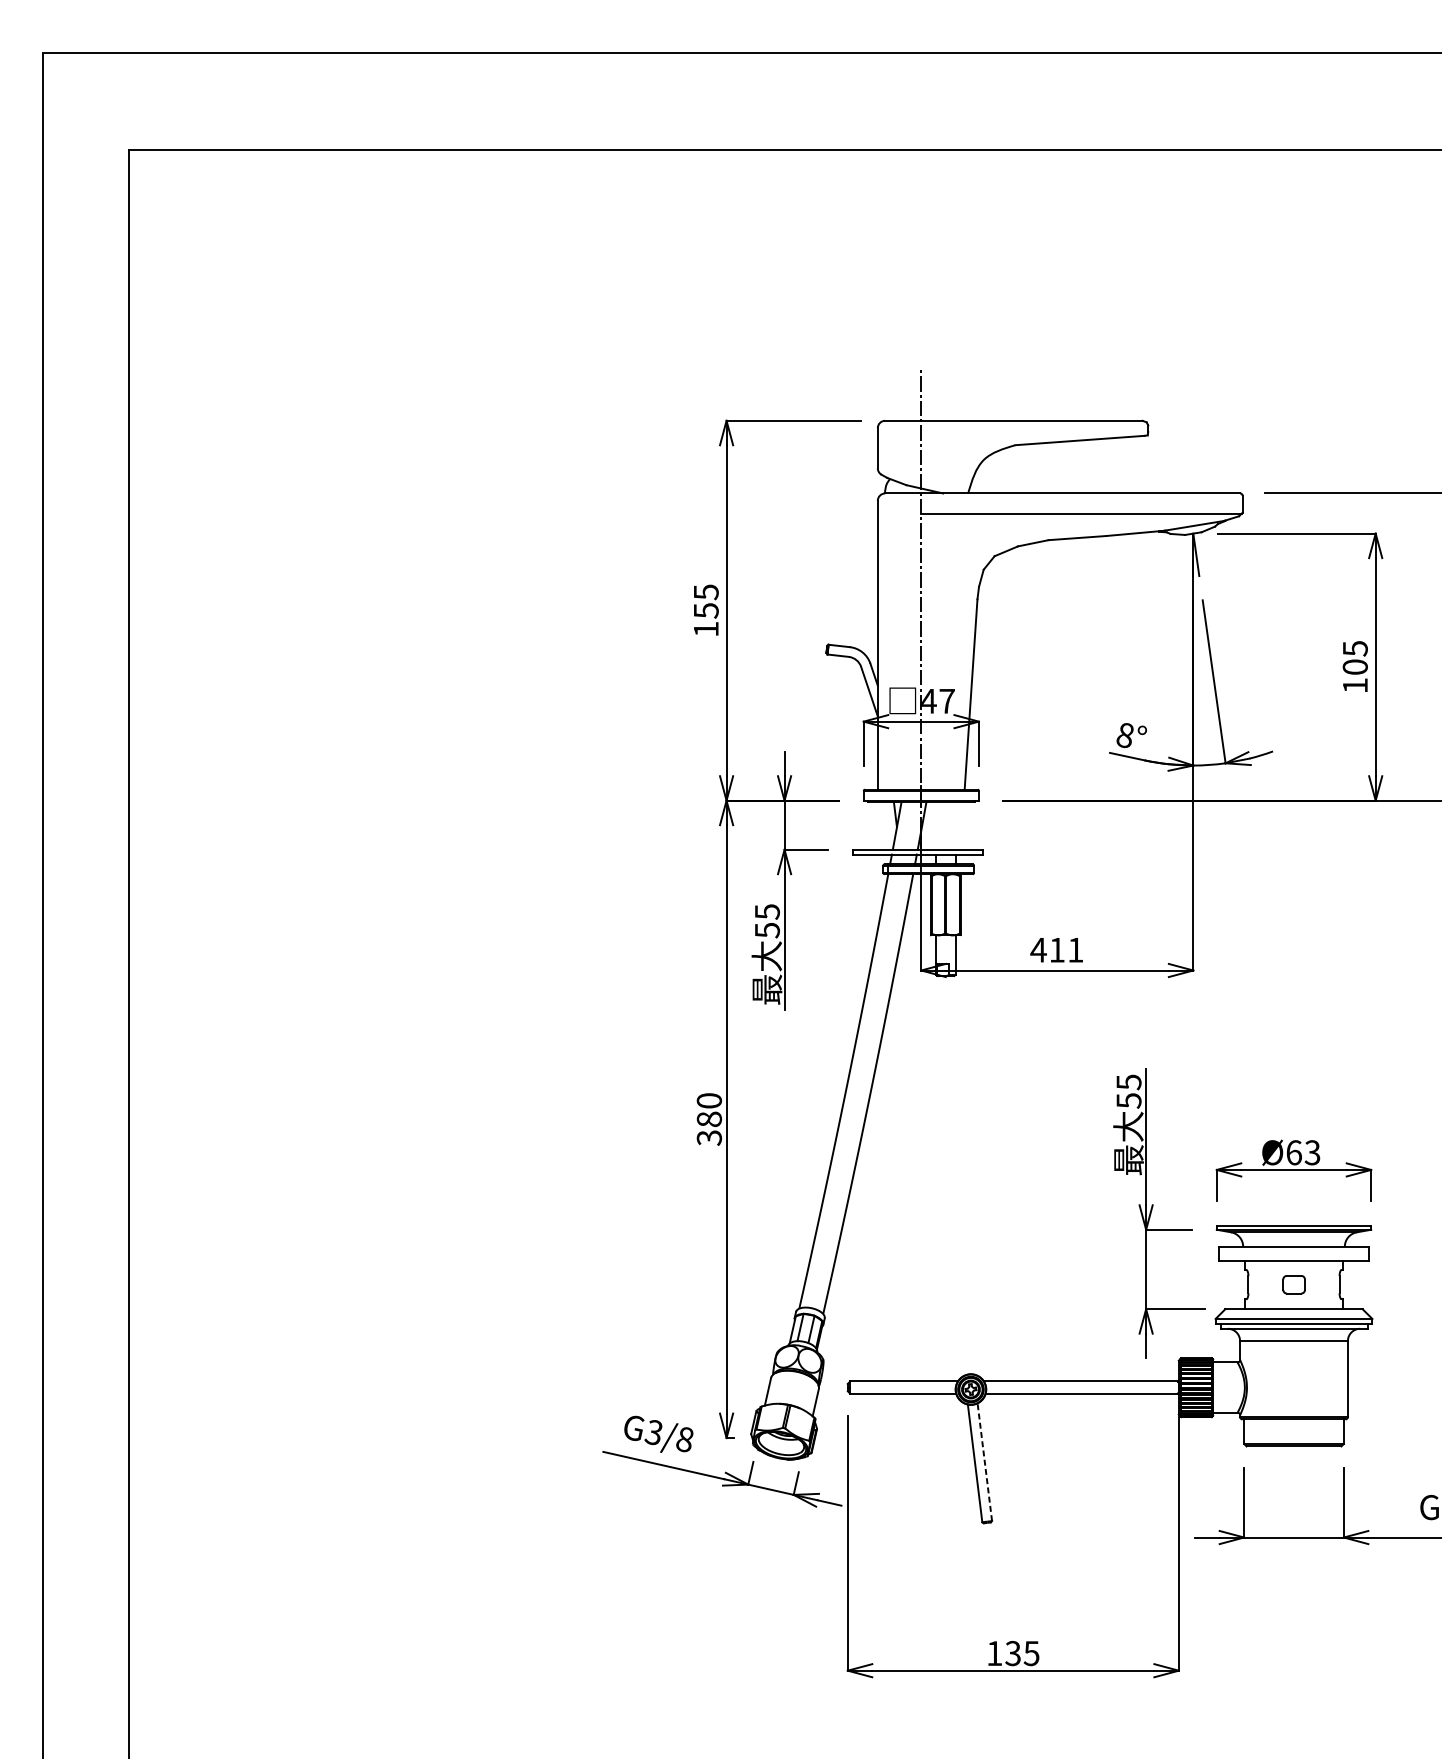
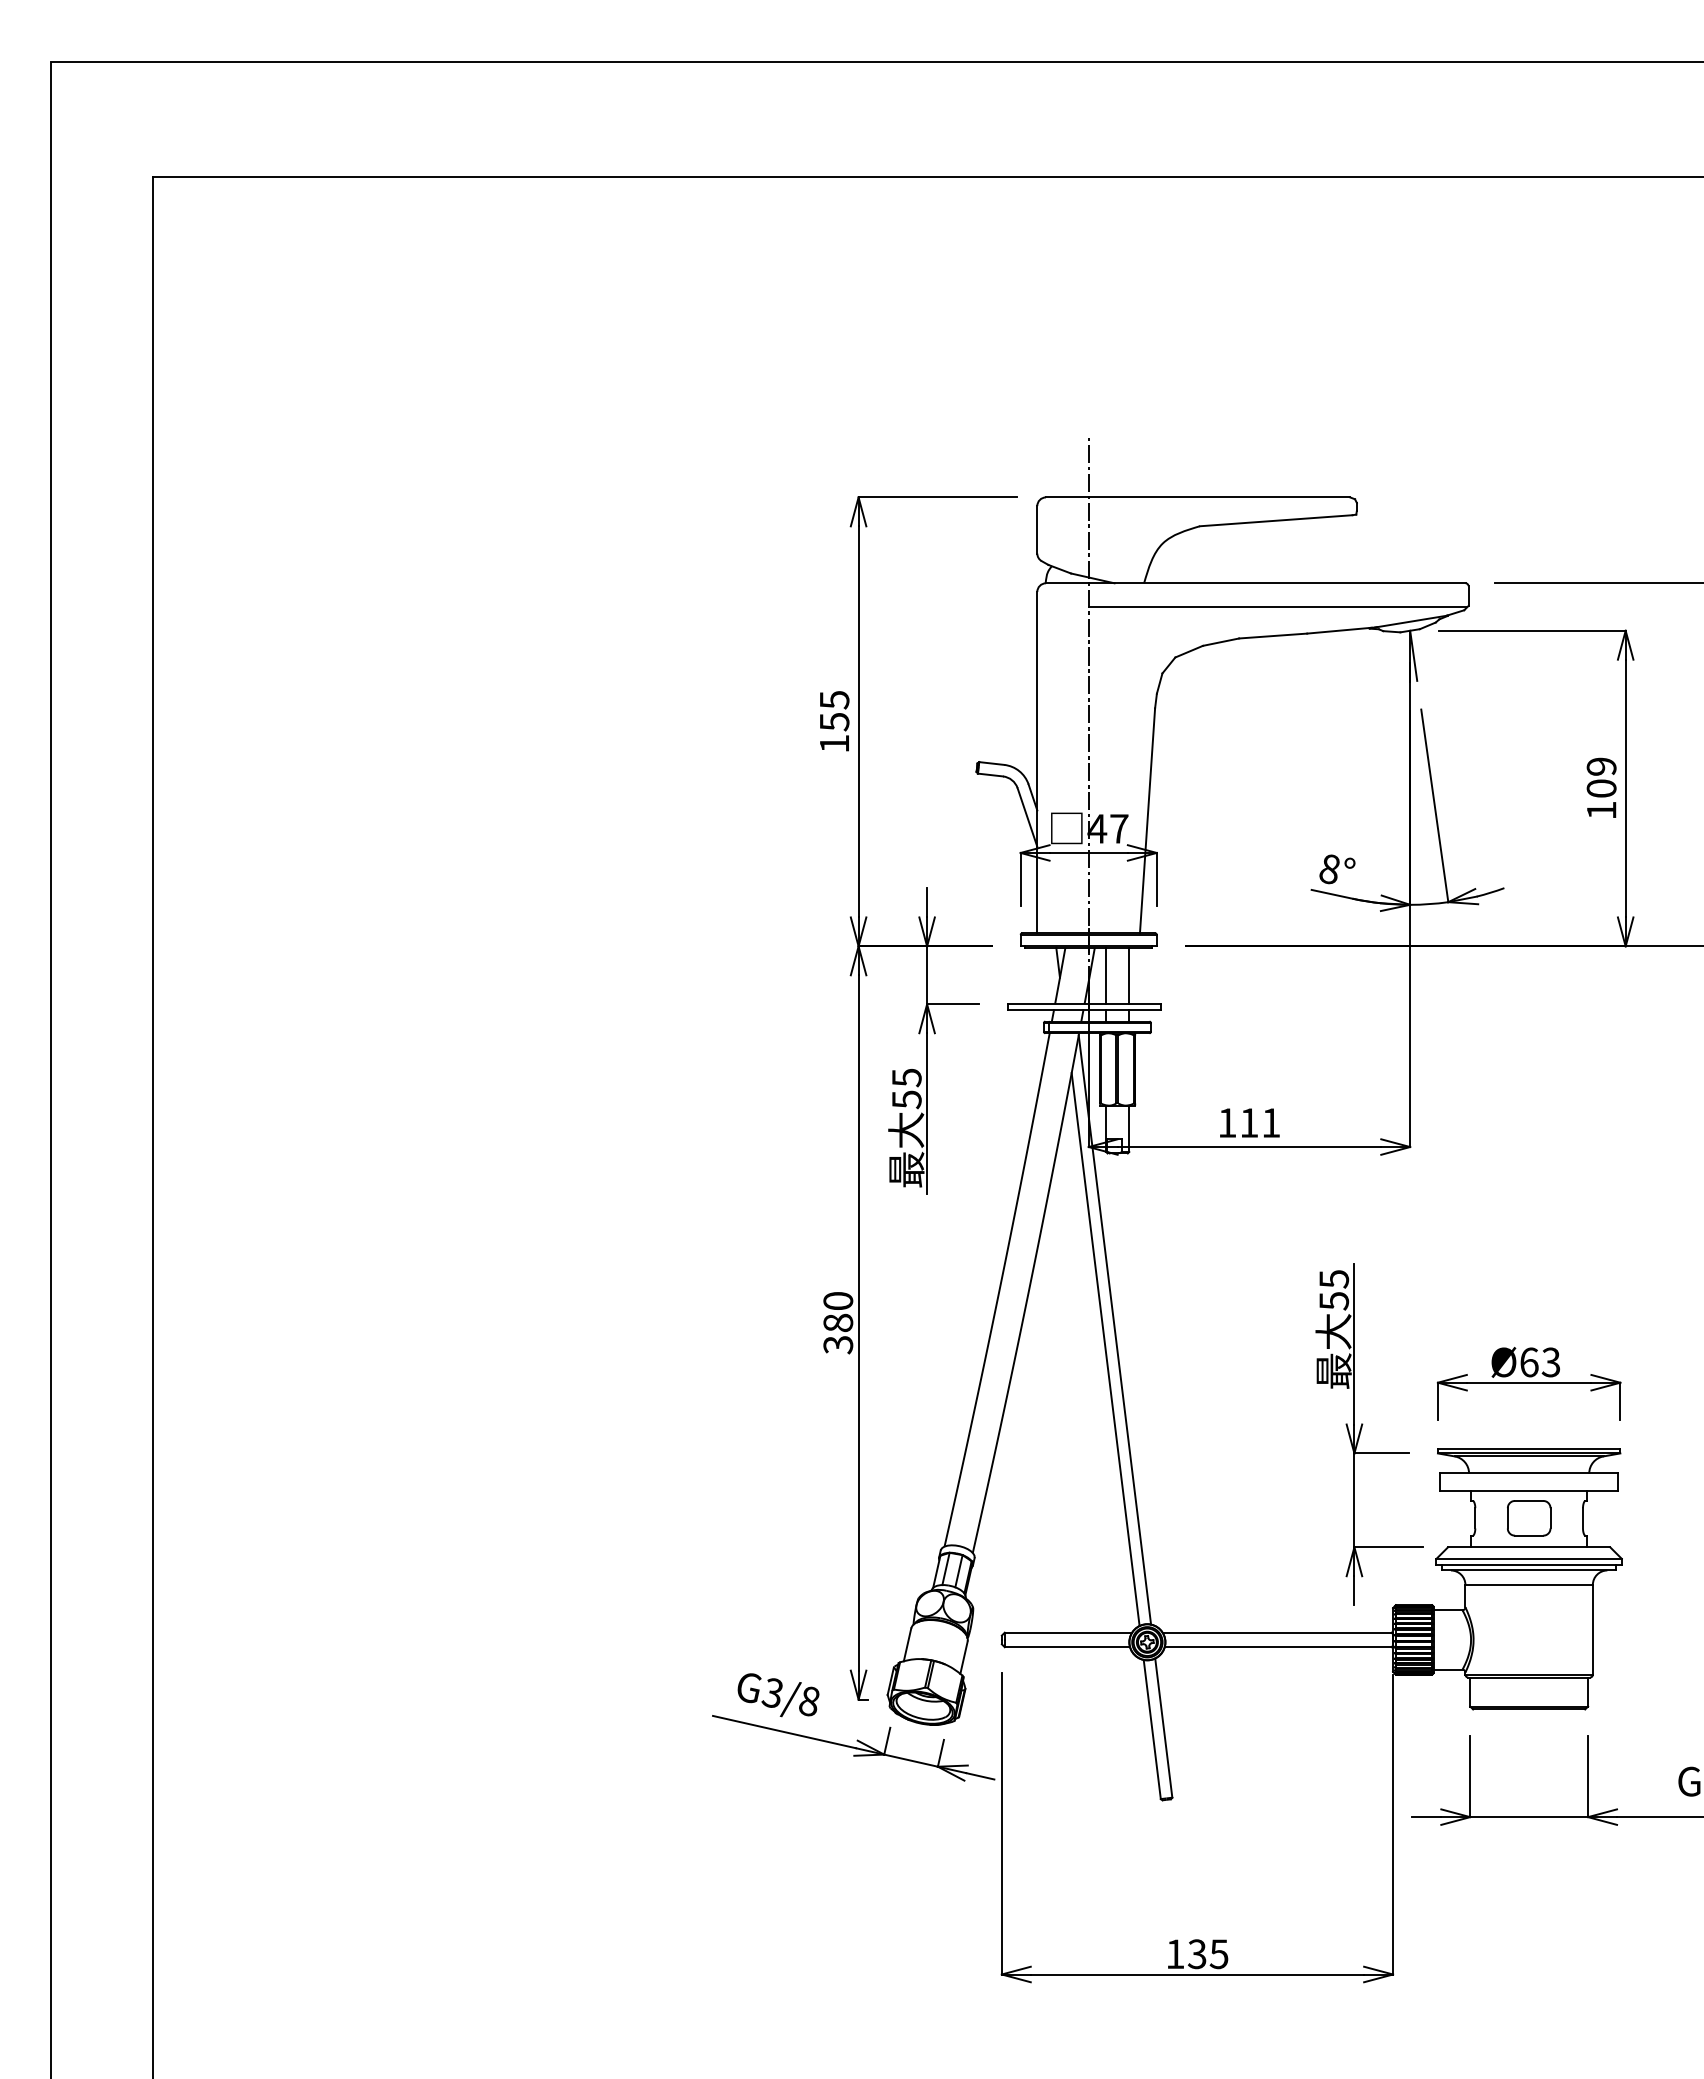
text: (1355, 648) -> (1601, 766), 105 -> 109
line: (936, 825) -> (1106, 975), added
line: (955, 825) -> (1129, 975), added
text: (1038, 949) -> (1227, 1122), 411 -> 111
line: (943, 1124) -> (1114, 1329), added
line: (935, 1141) -> (1105, 1349), added
part: (1294, 1284) -> (1529, 1518), size x1.67
line: (984, 1461) -> (1163, 1727), dashed -> solid

